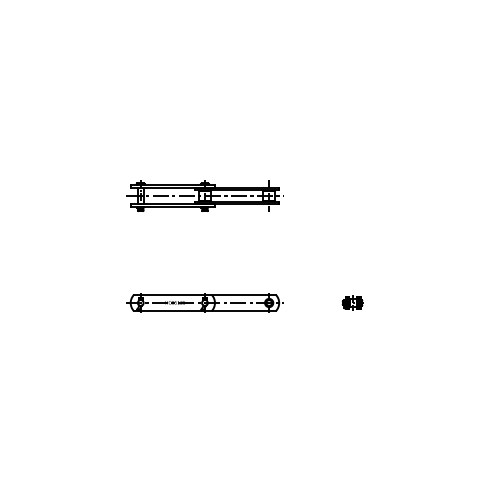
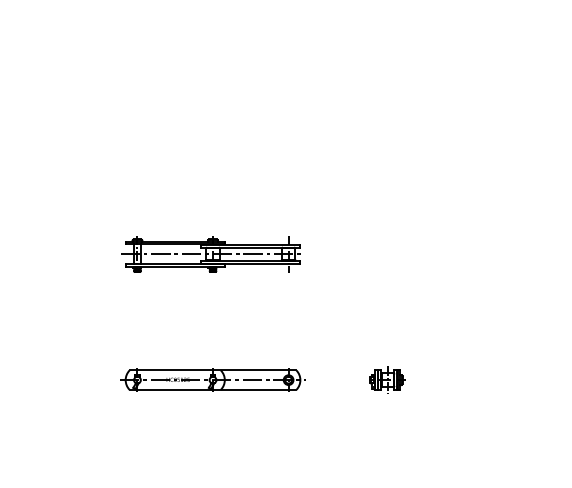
part: (352, 302) -> (386, 379), size x1.43

